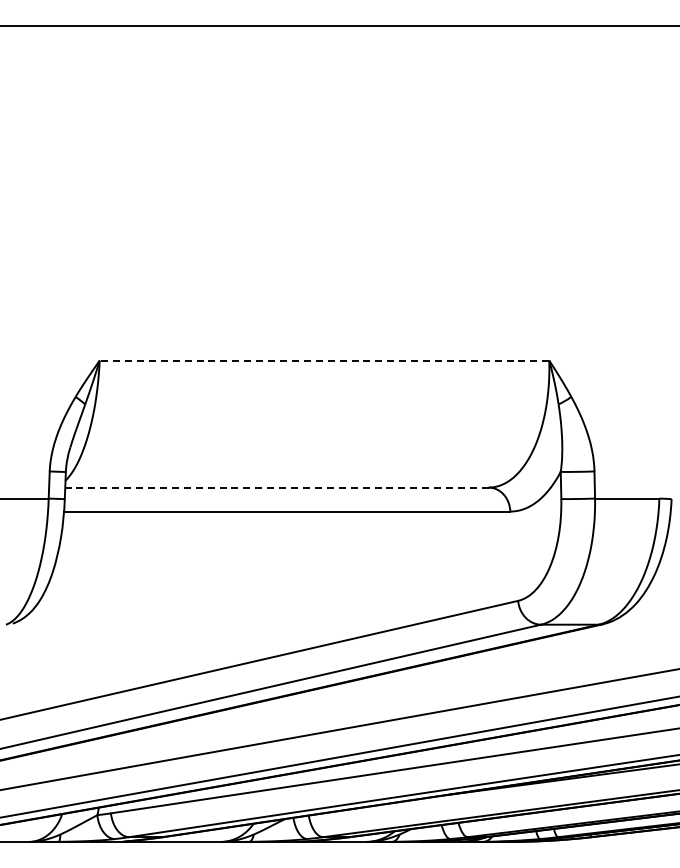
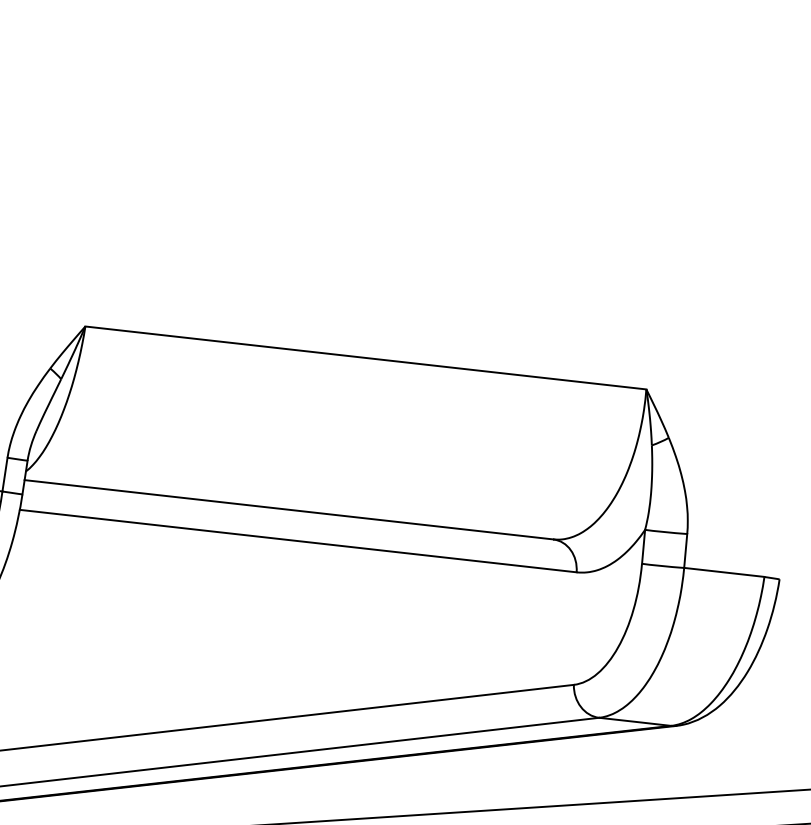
line: (324, 360) -> (365, 357), dashed -> solid
line: (277, 487) -> (289, 509), dashed -> solid

